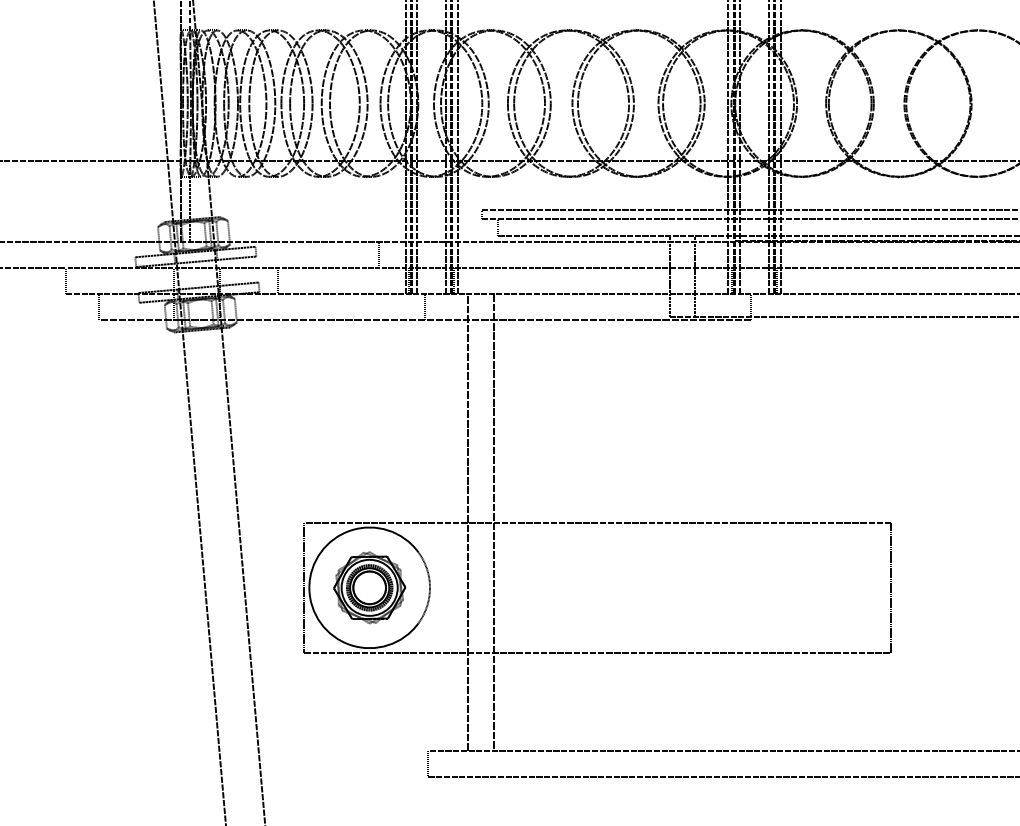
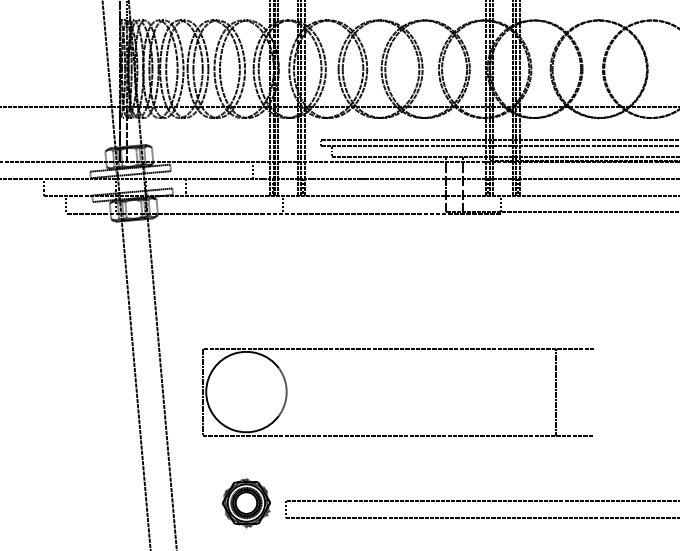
line: (467, 522) -> (311, 348), removed
line: (494, 522) -> (329, 348), removed
line: (891, 587) -> (556, 391), moved
part: (369, 588) -> (246, 503), moved

